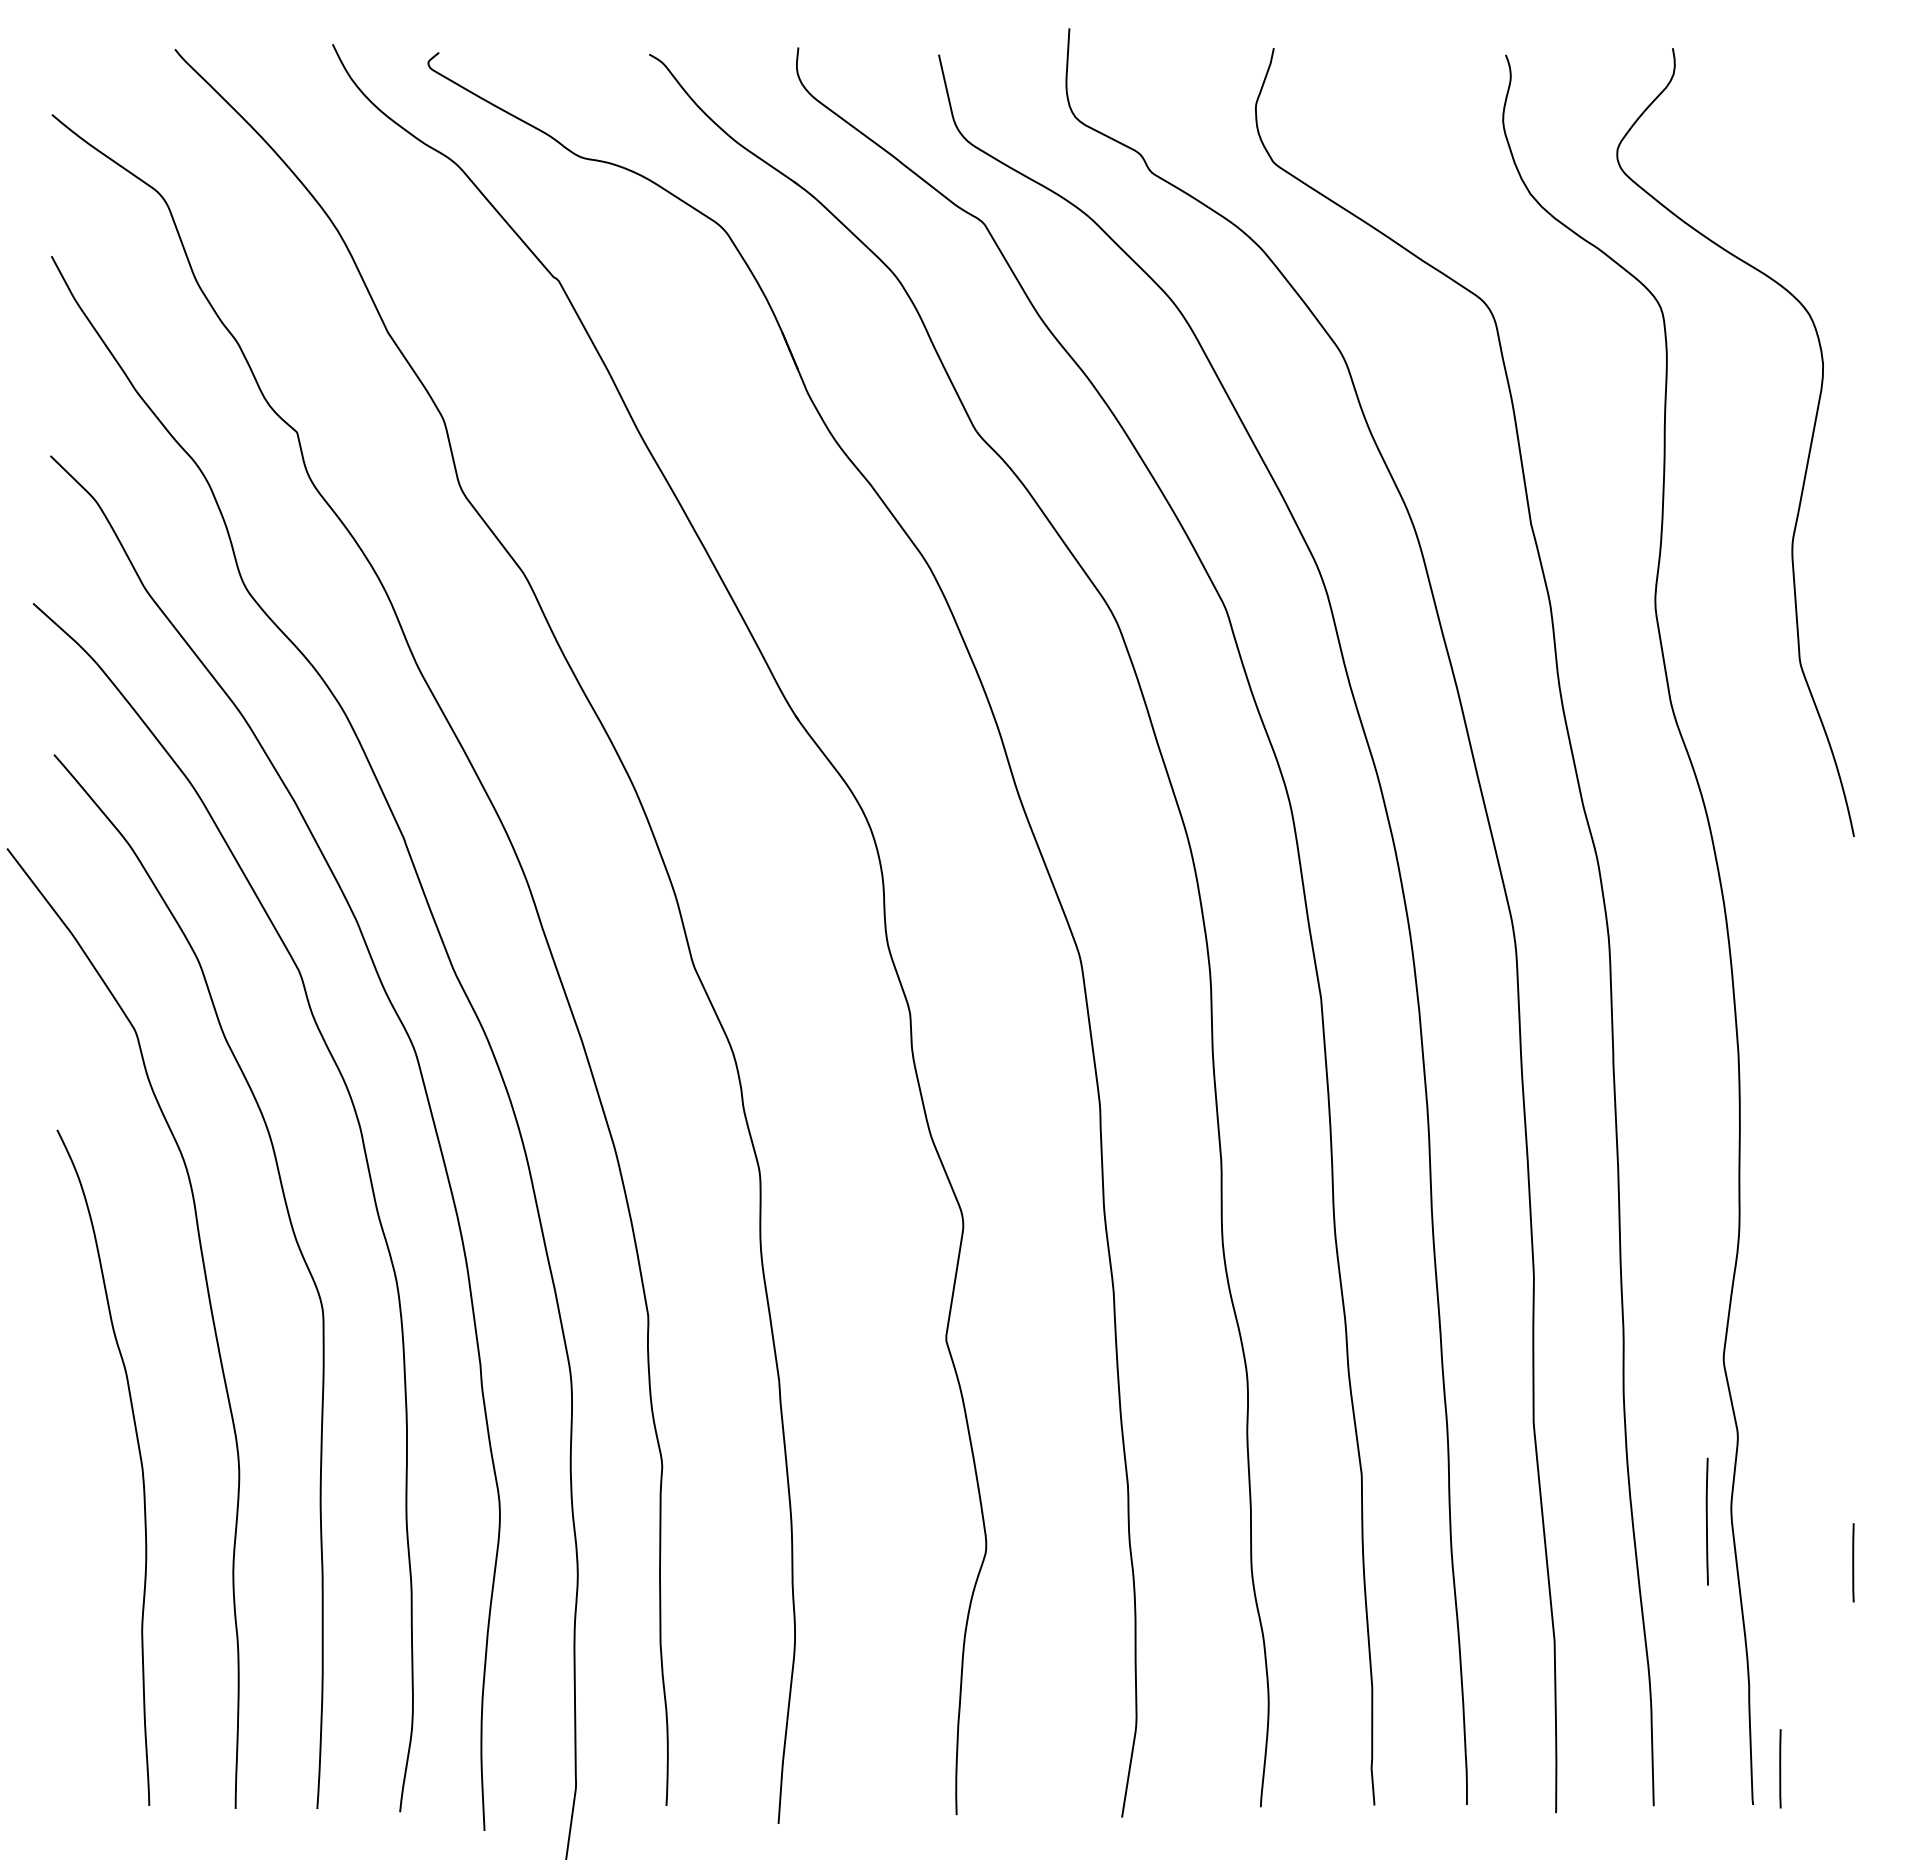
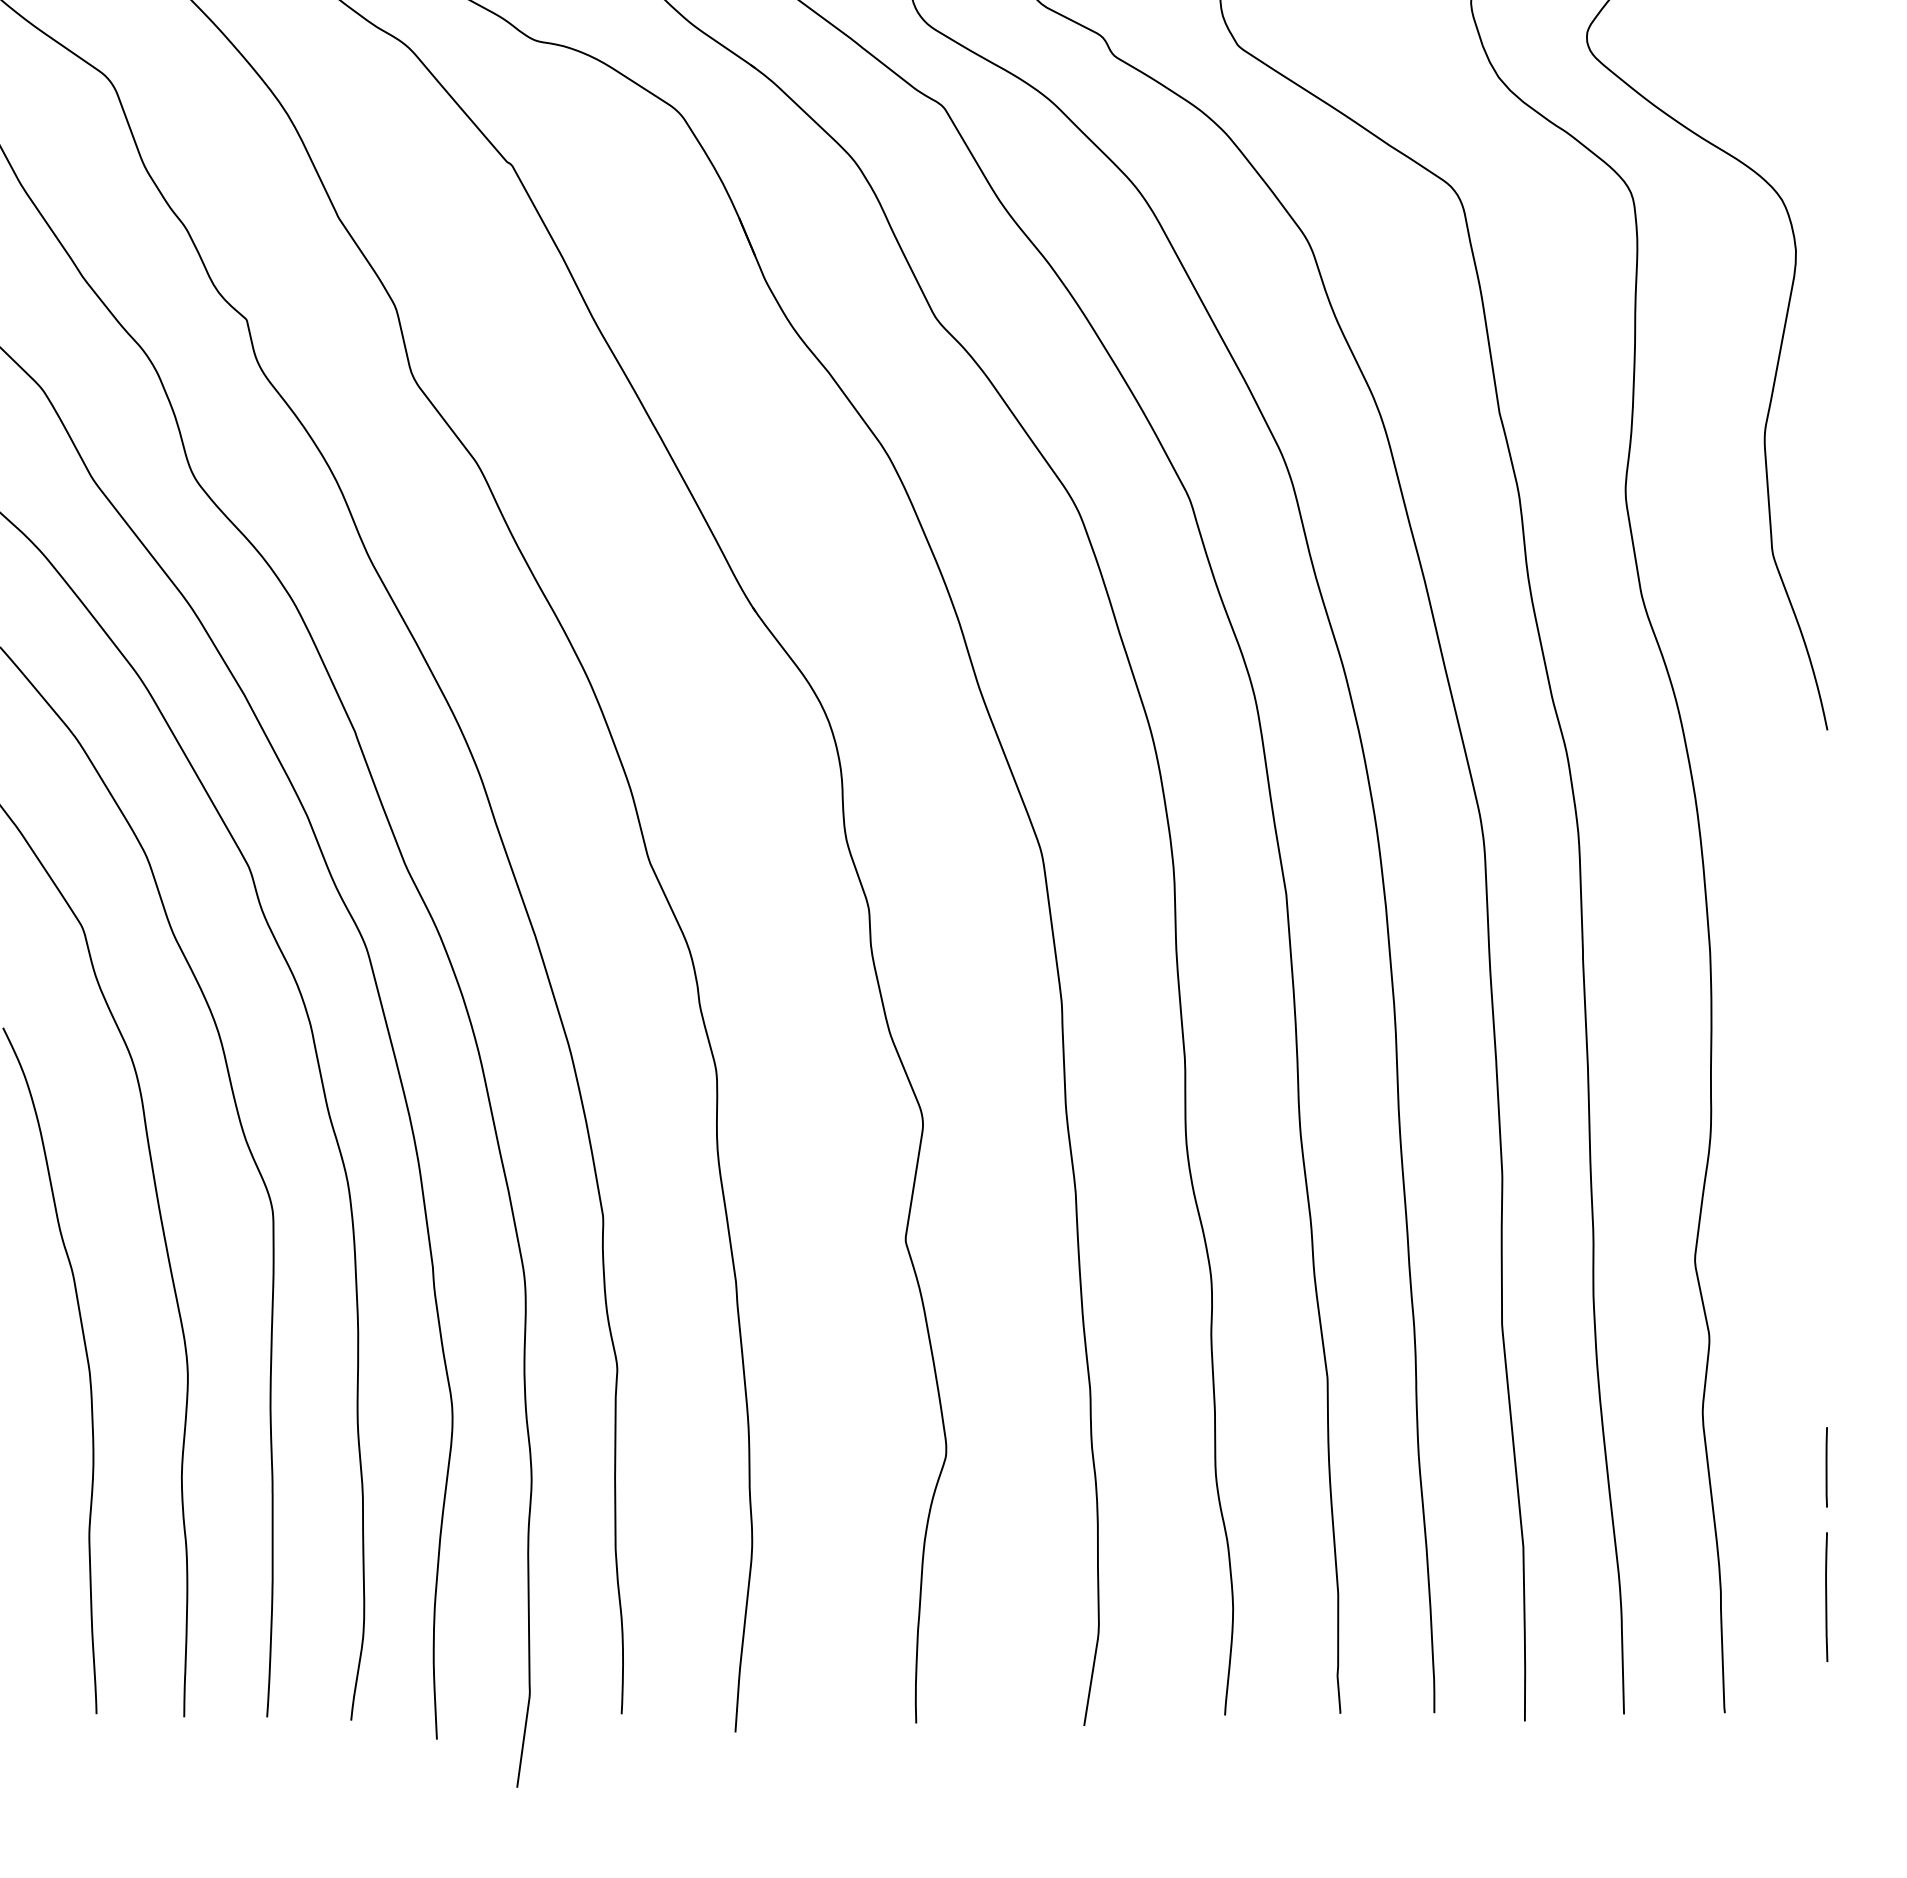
line: (1706, 1521) -> (1825, 1596), moved
line: (1780, 1768) -> (1752, 1676), removed

